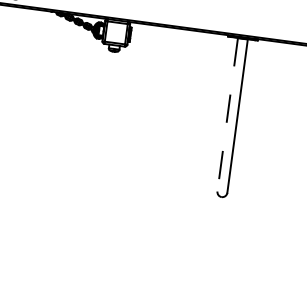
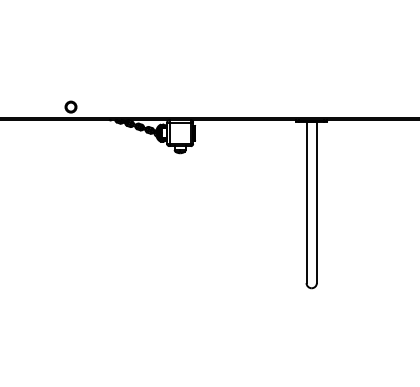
line: (227, 114) -> (306, 202), dashed -> solid

